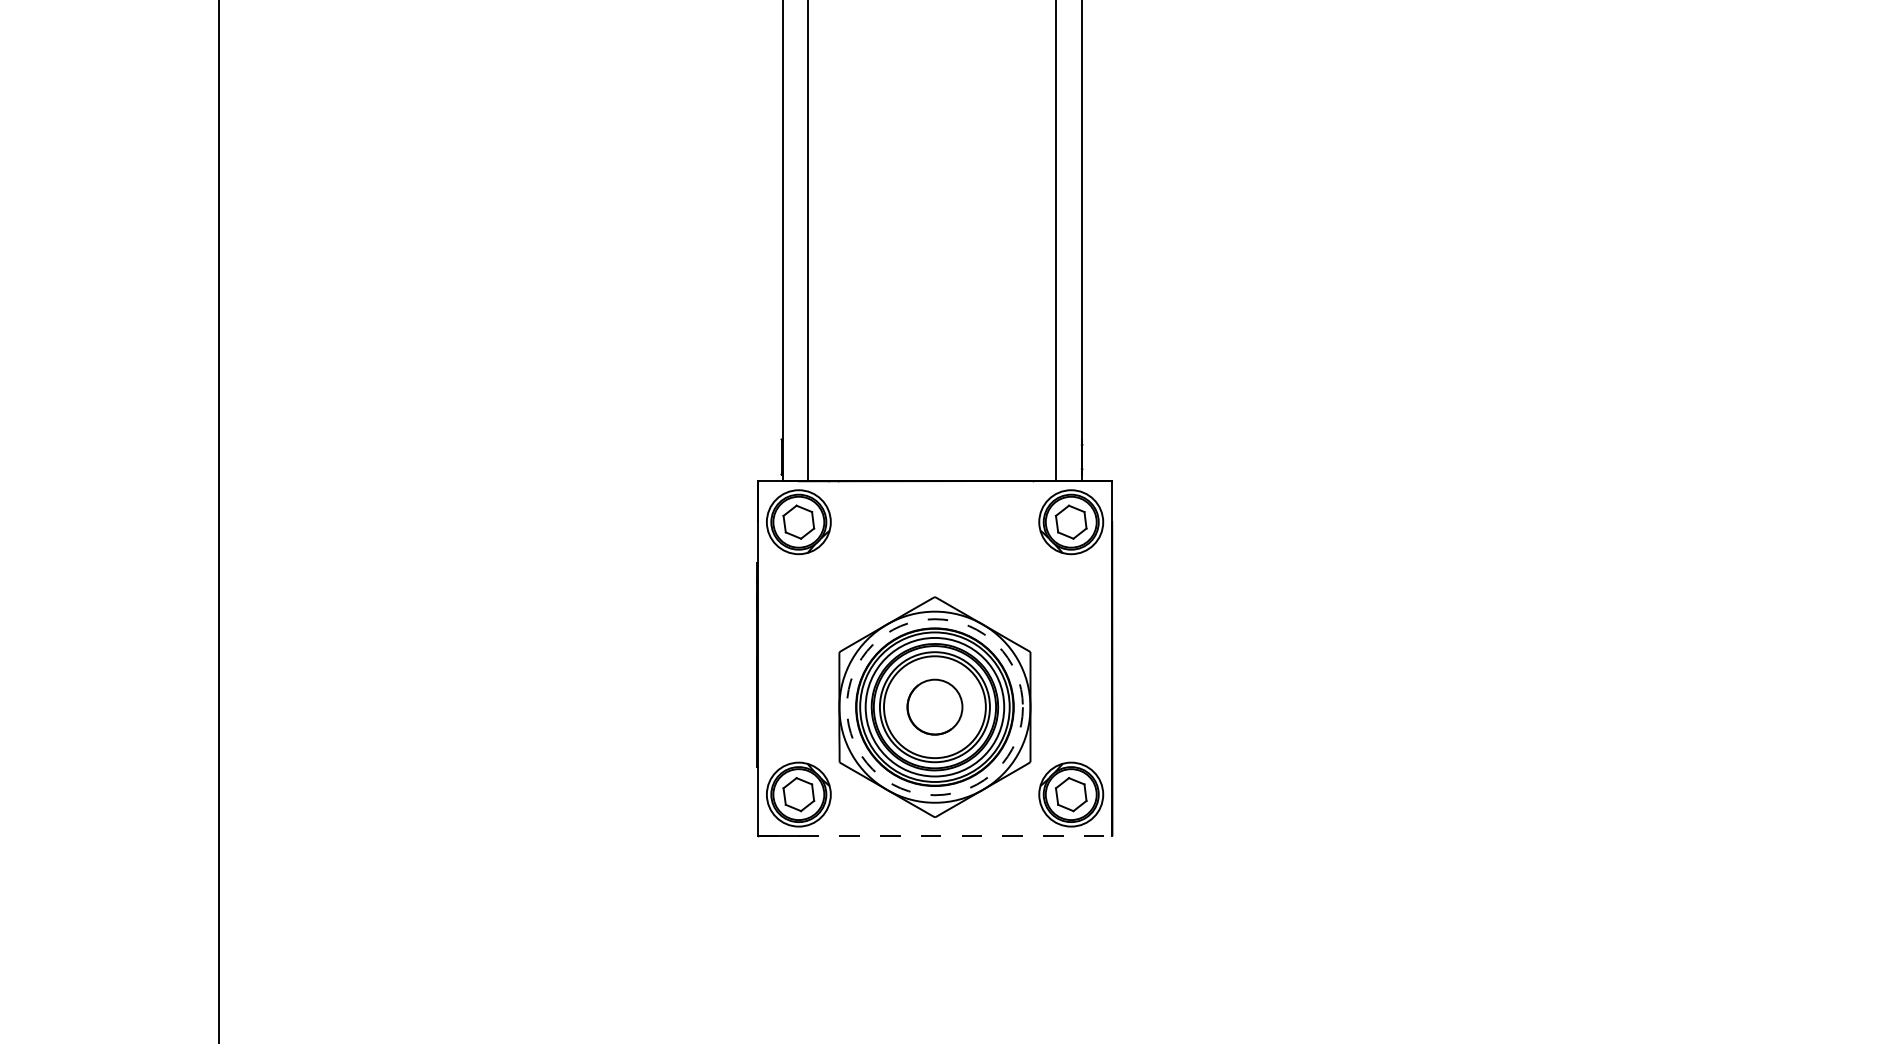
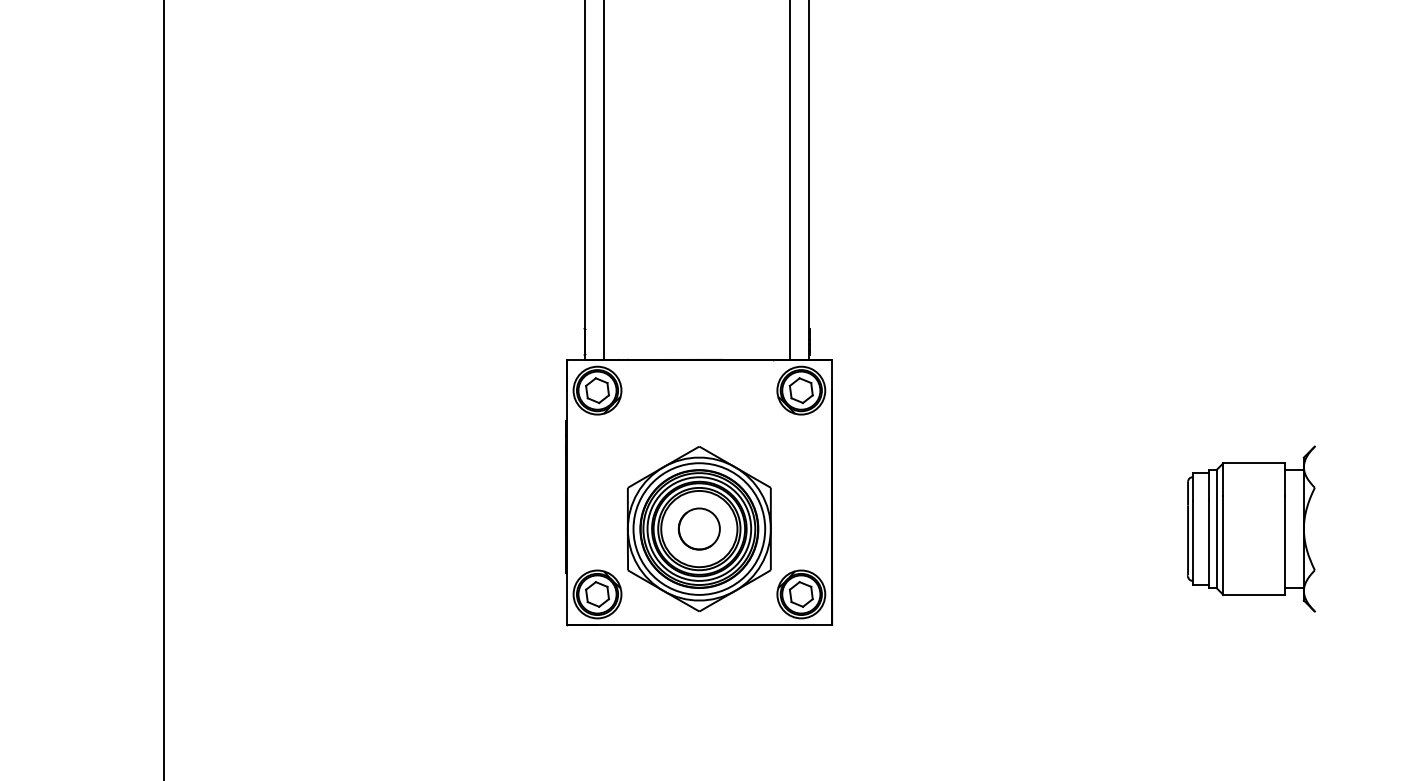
circle: (935, 706) -> (699, 528), dashed -> solid
part: (1672, 706) -> (1251, 528), added
line: (935, 836) -> (699, 625), dashed -> solid

